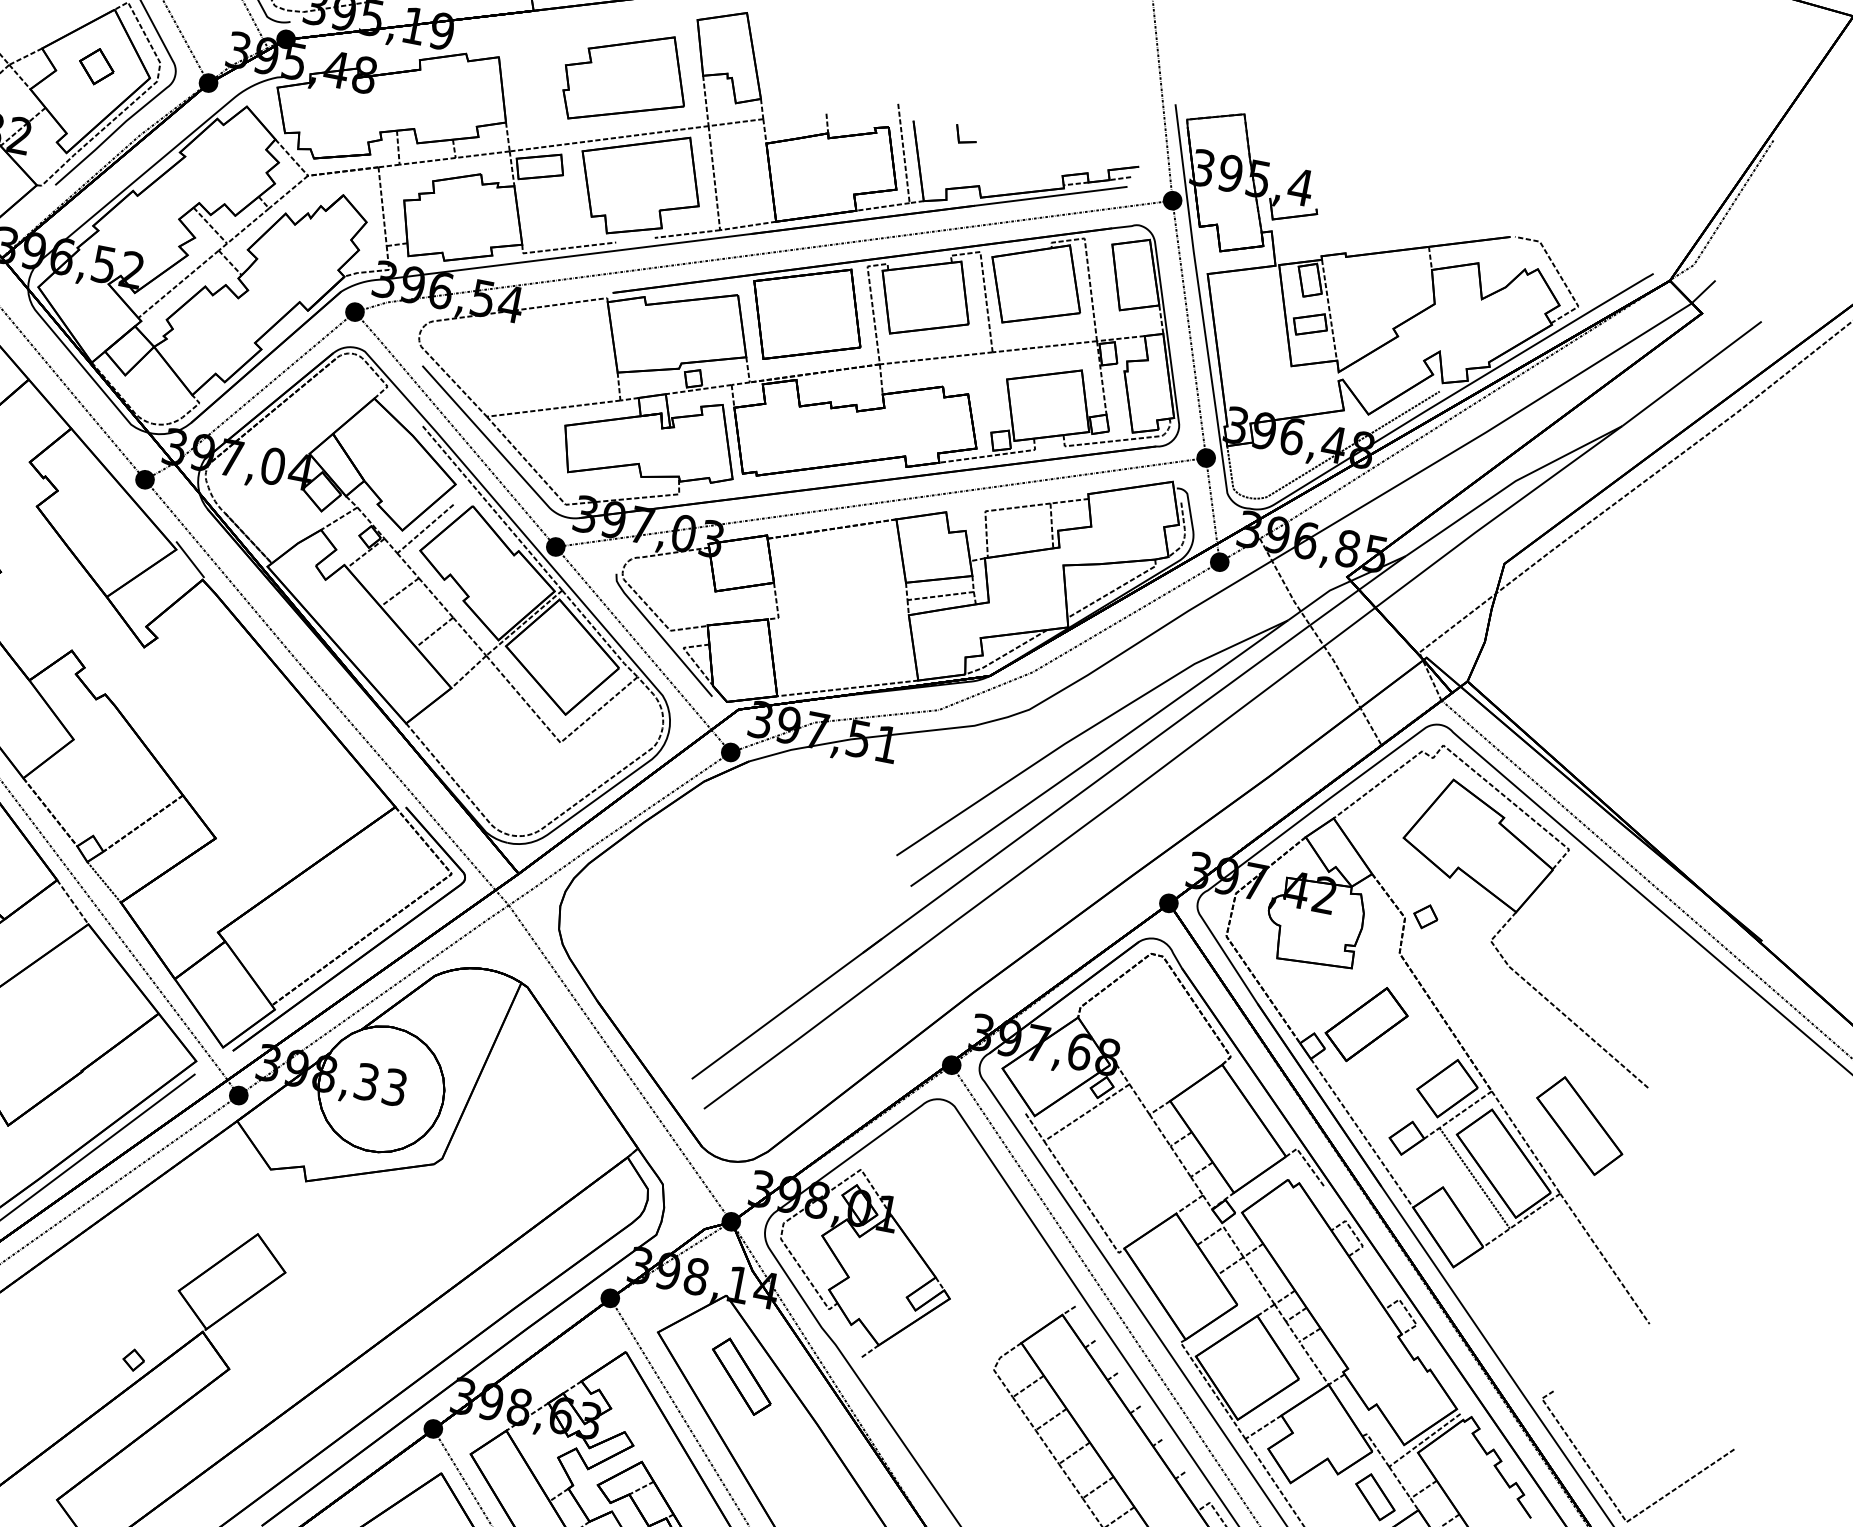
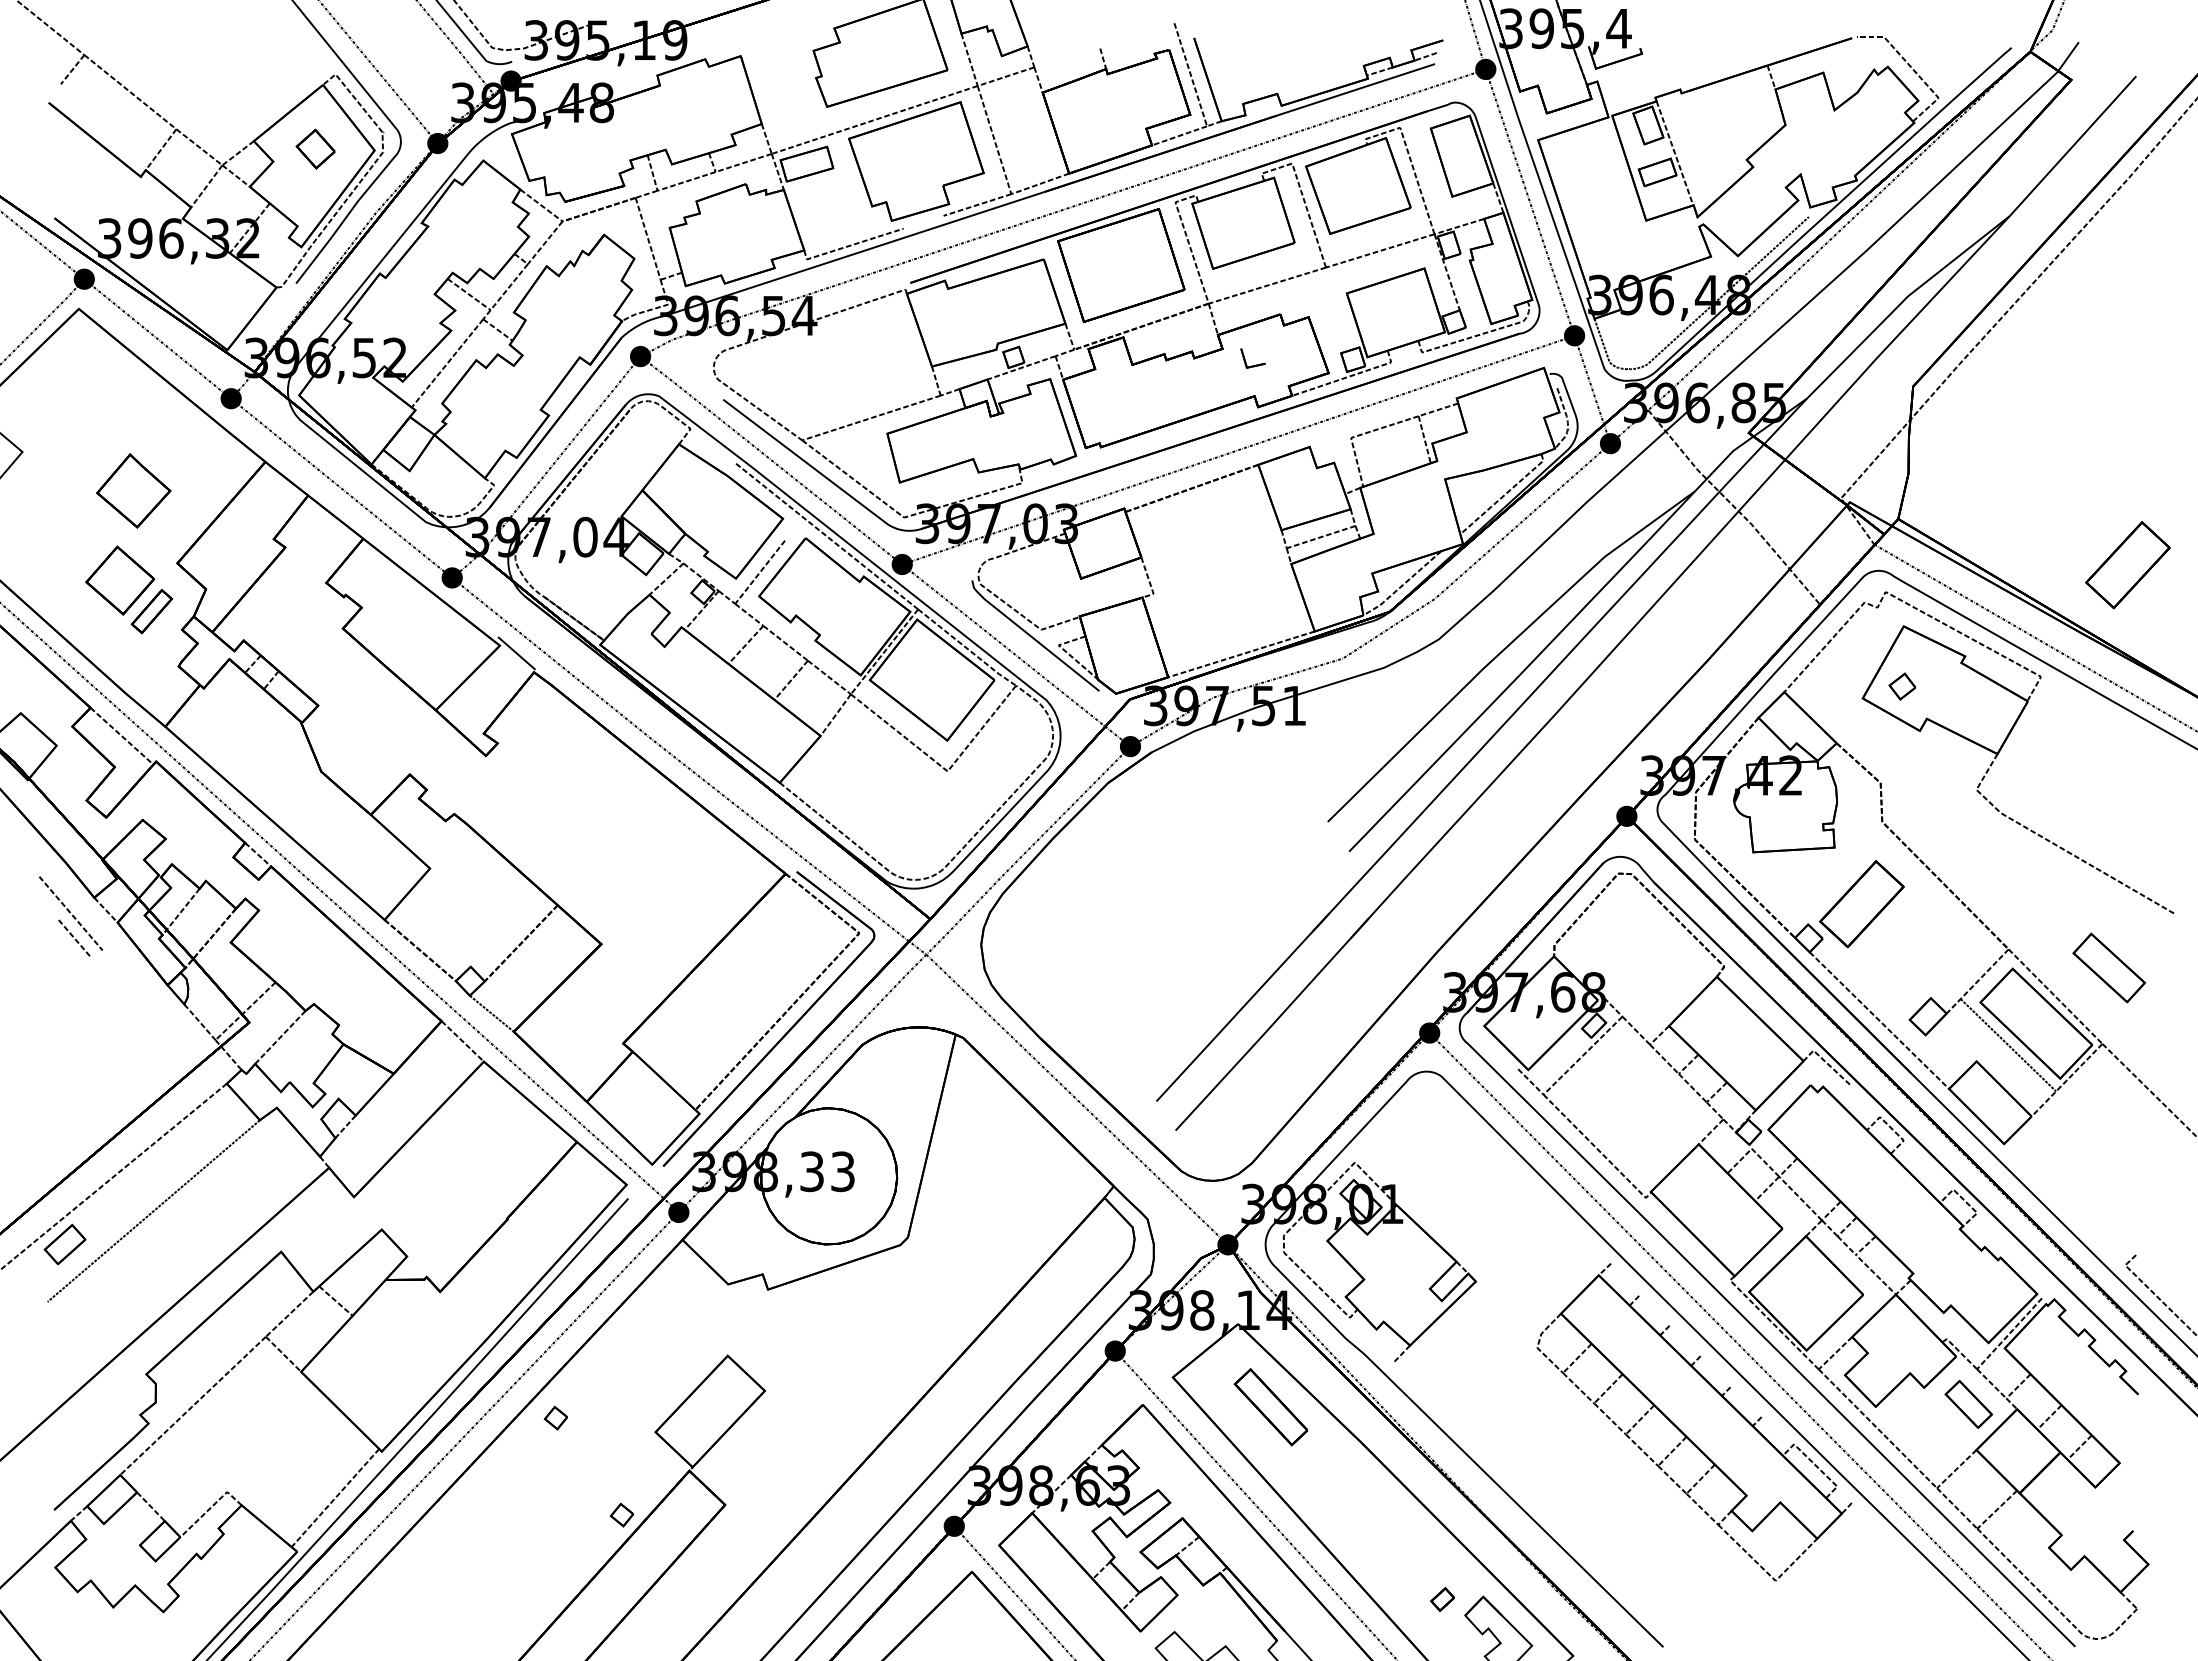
part: (967, 141) -> (1255, 364), moved
part: (1667, 764) -> (2127, 565), added
part: (1424, 916) -> (1901, 686), moved
part: (1447, 1088) -> (1960, 955), removed
part: (1580, 1125) -> (2109, 967), size x0.7
part: (90, 1259) -> (555, 1417), added

